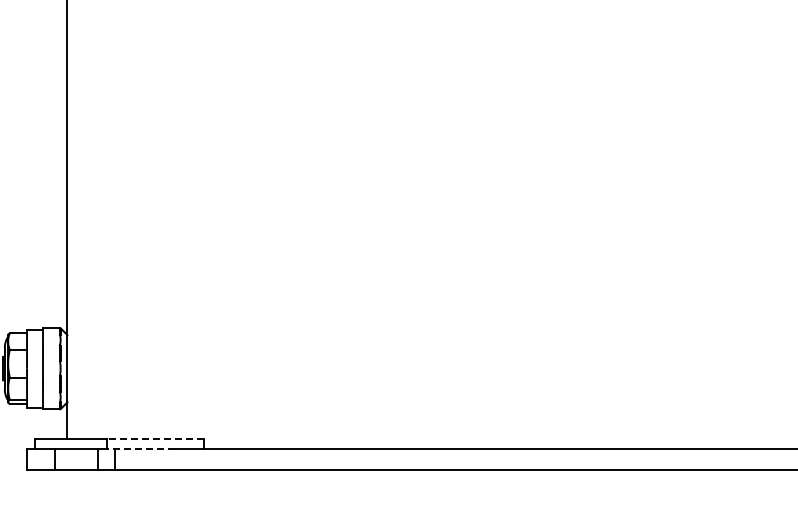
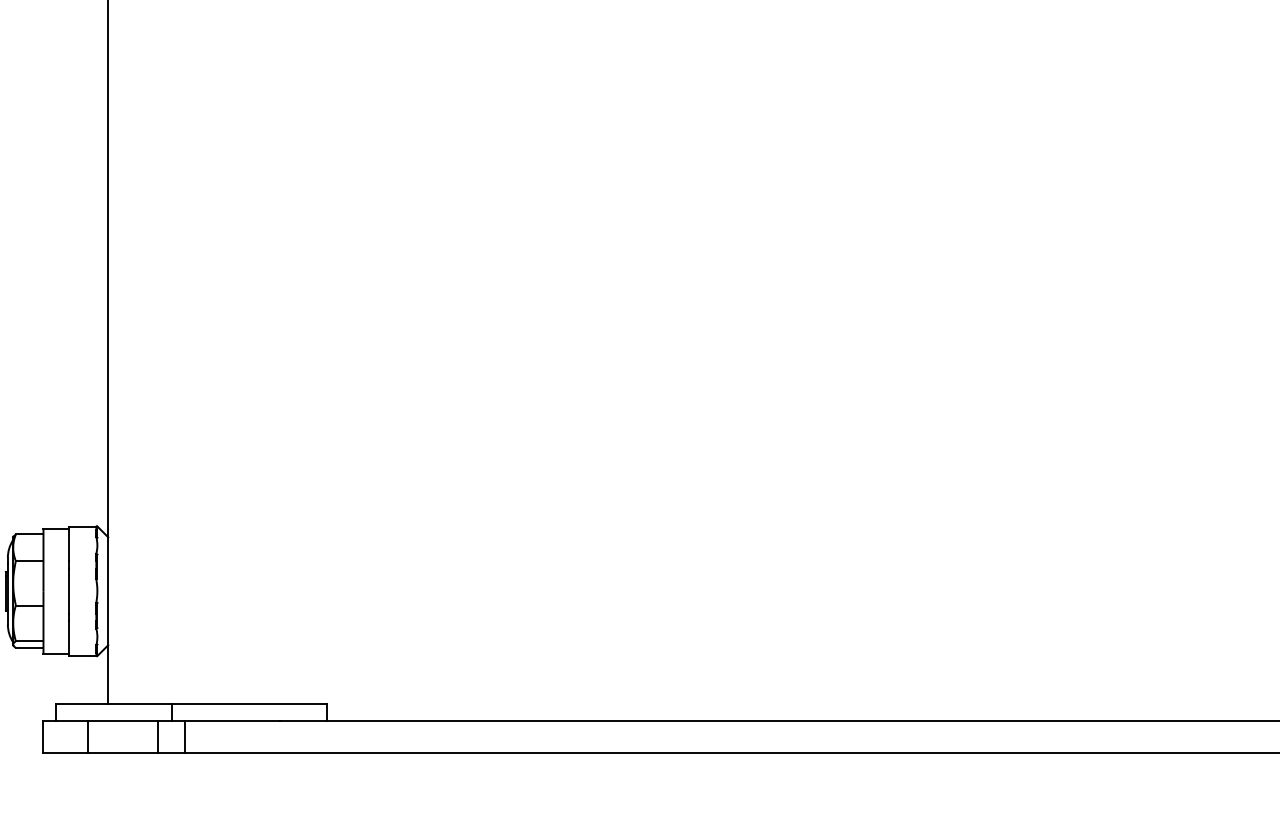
line: (154, 438) -> (247, 703), dashed -> solid
line: (140, 449) -> (225, 720), dashed -> solid

